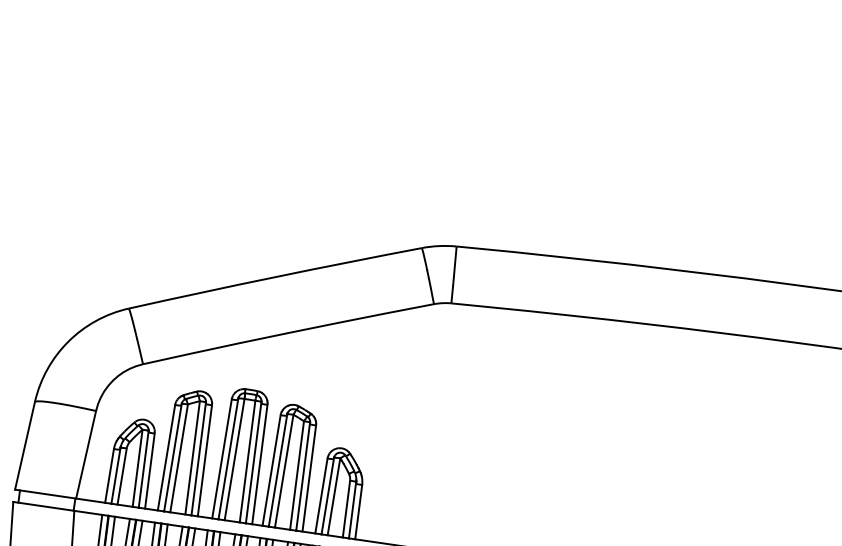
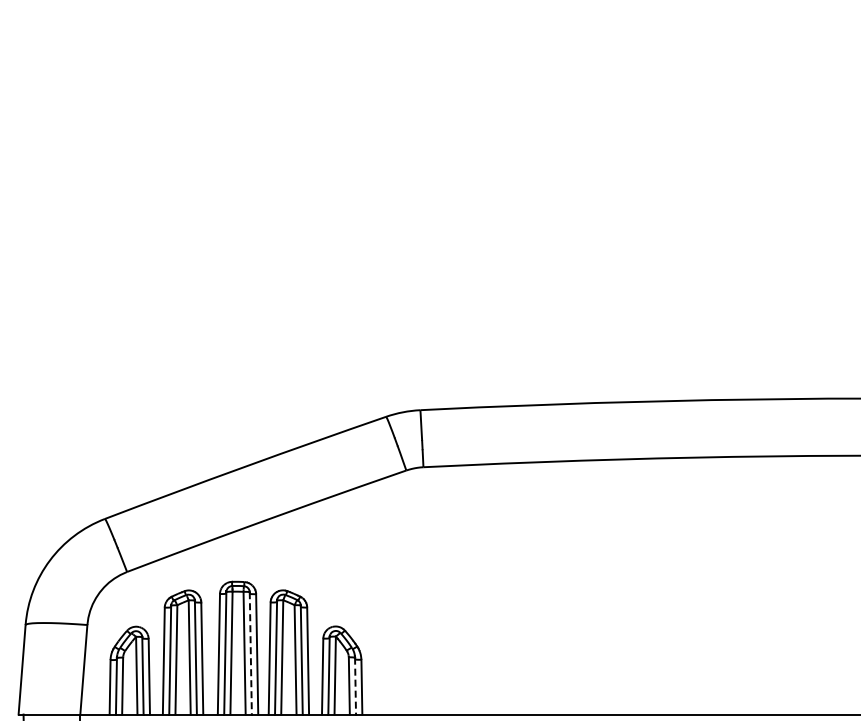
line: (253, 462) -> (250, 653), solid -> dashed
line: (352, 510) -> (355, 686), solid -> dashed

